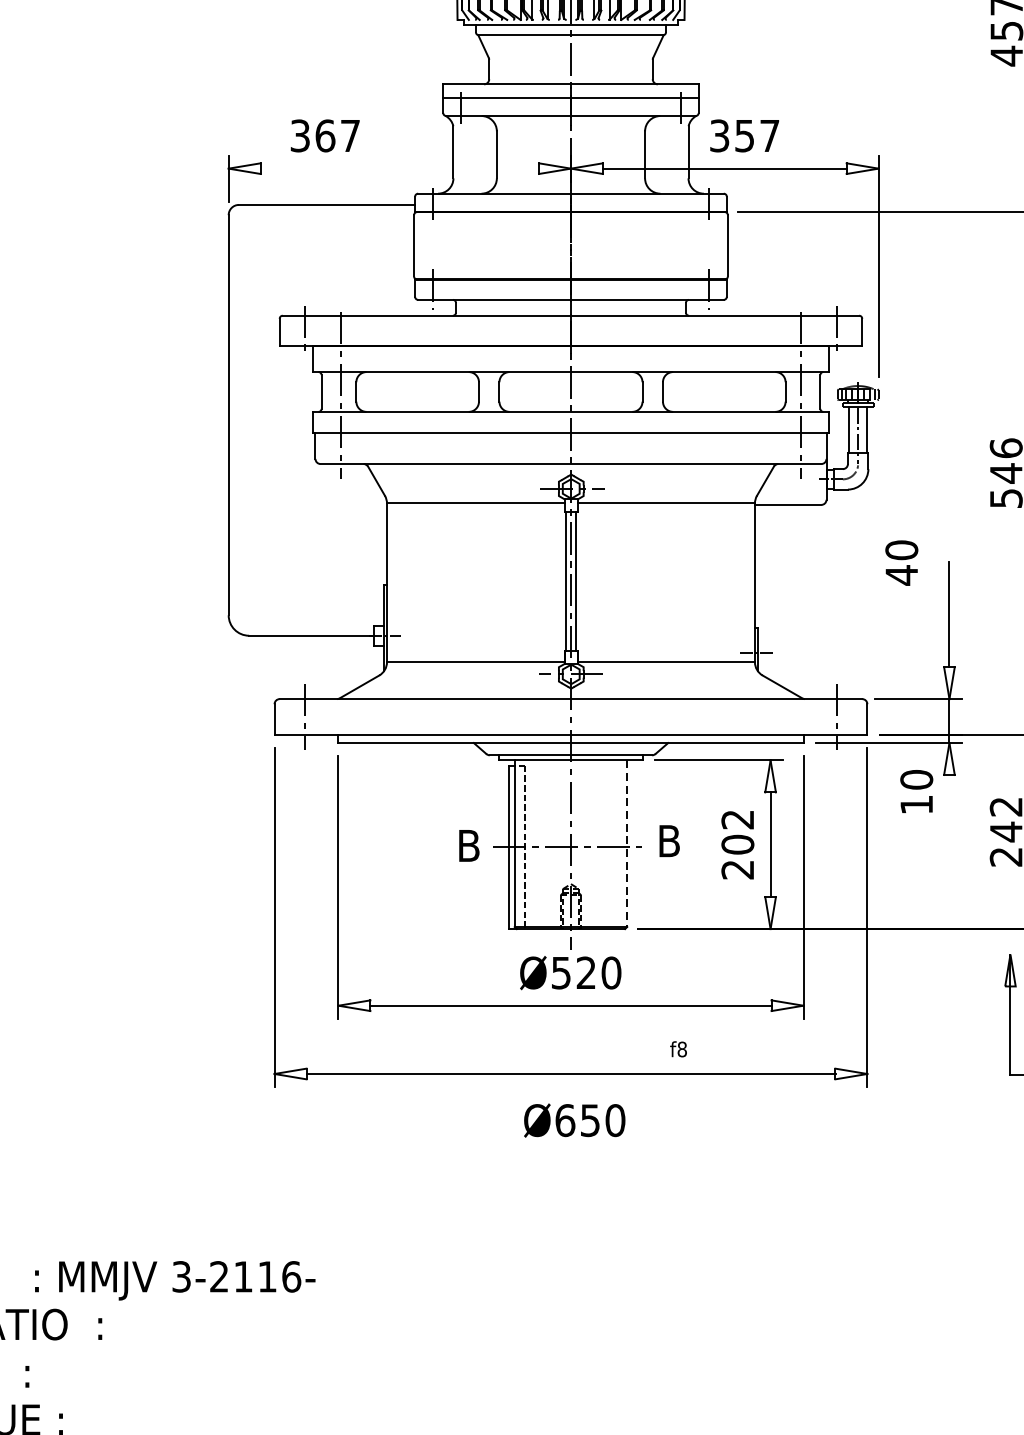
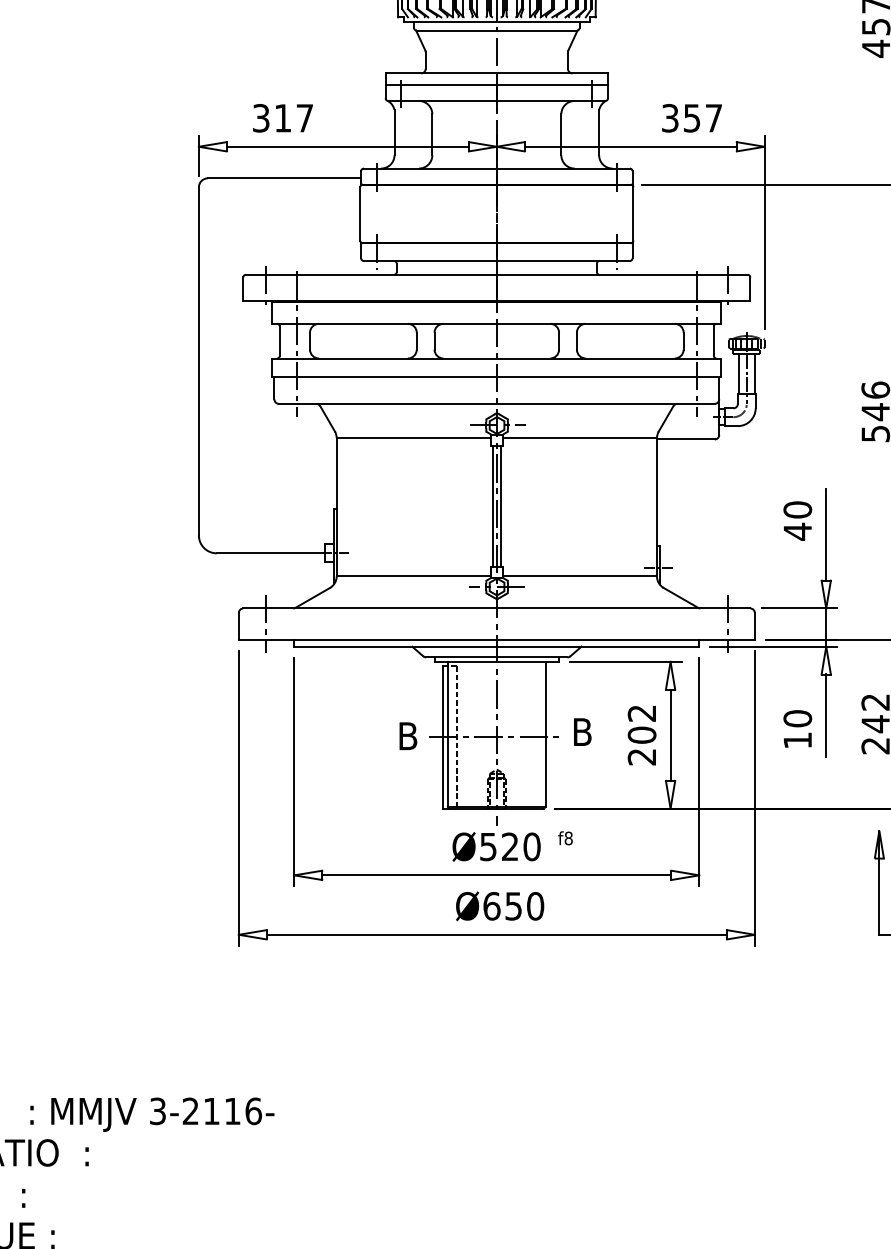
text: (324, 136) -> (282, 118), 367 -> 317
text: (744, 136) -> (691, 118), moved
line: (399, 168) -> (347, 146), added
text: (901, 562) -> (797, 520), moved
text: (916, 791) -> (797, 728), moved
line: (949, 822) -> (826, 715), added
line: (626, 843) -> (545, 734), dashed -> solid
text: (678, 1049) -> (565, 838), moved
text: (575, 1120) -> (500, 906), moved

